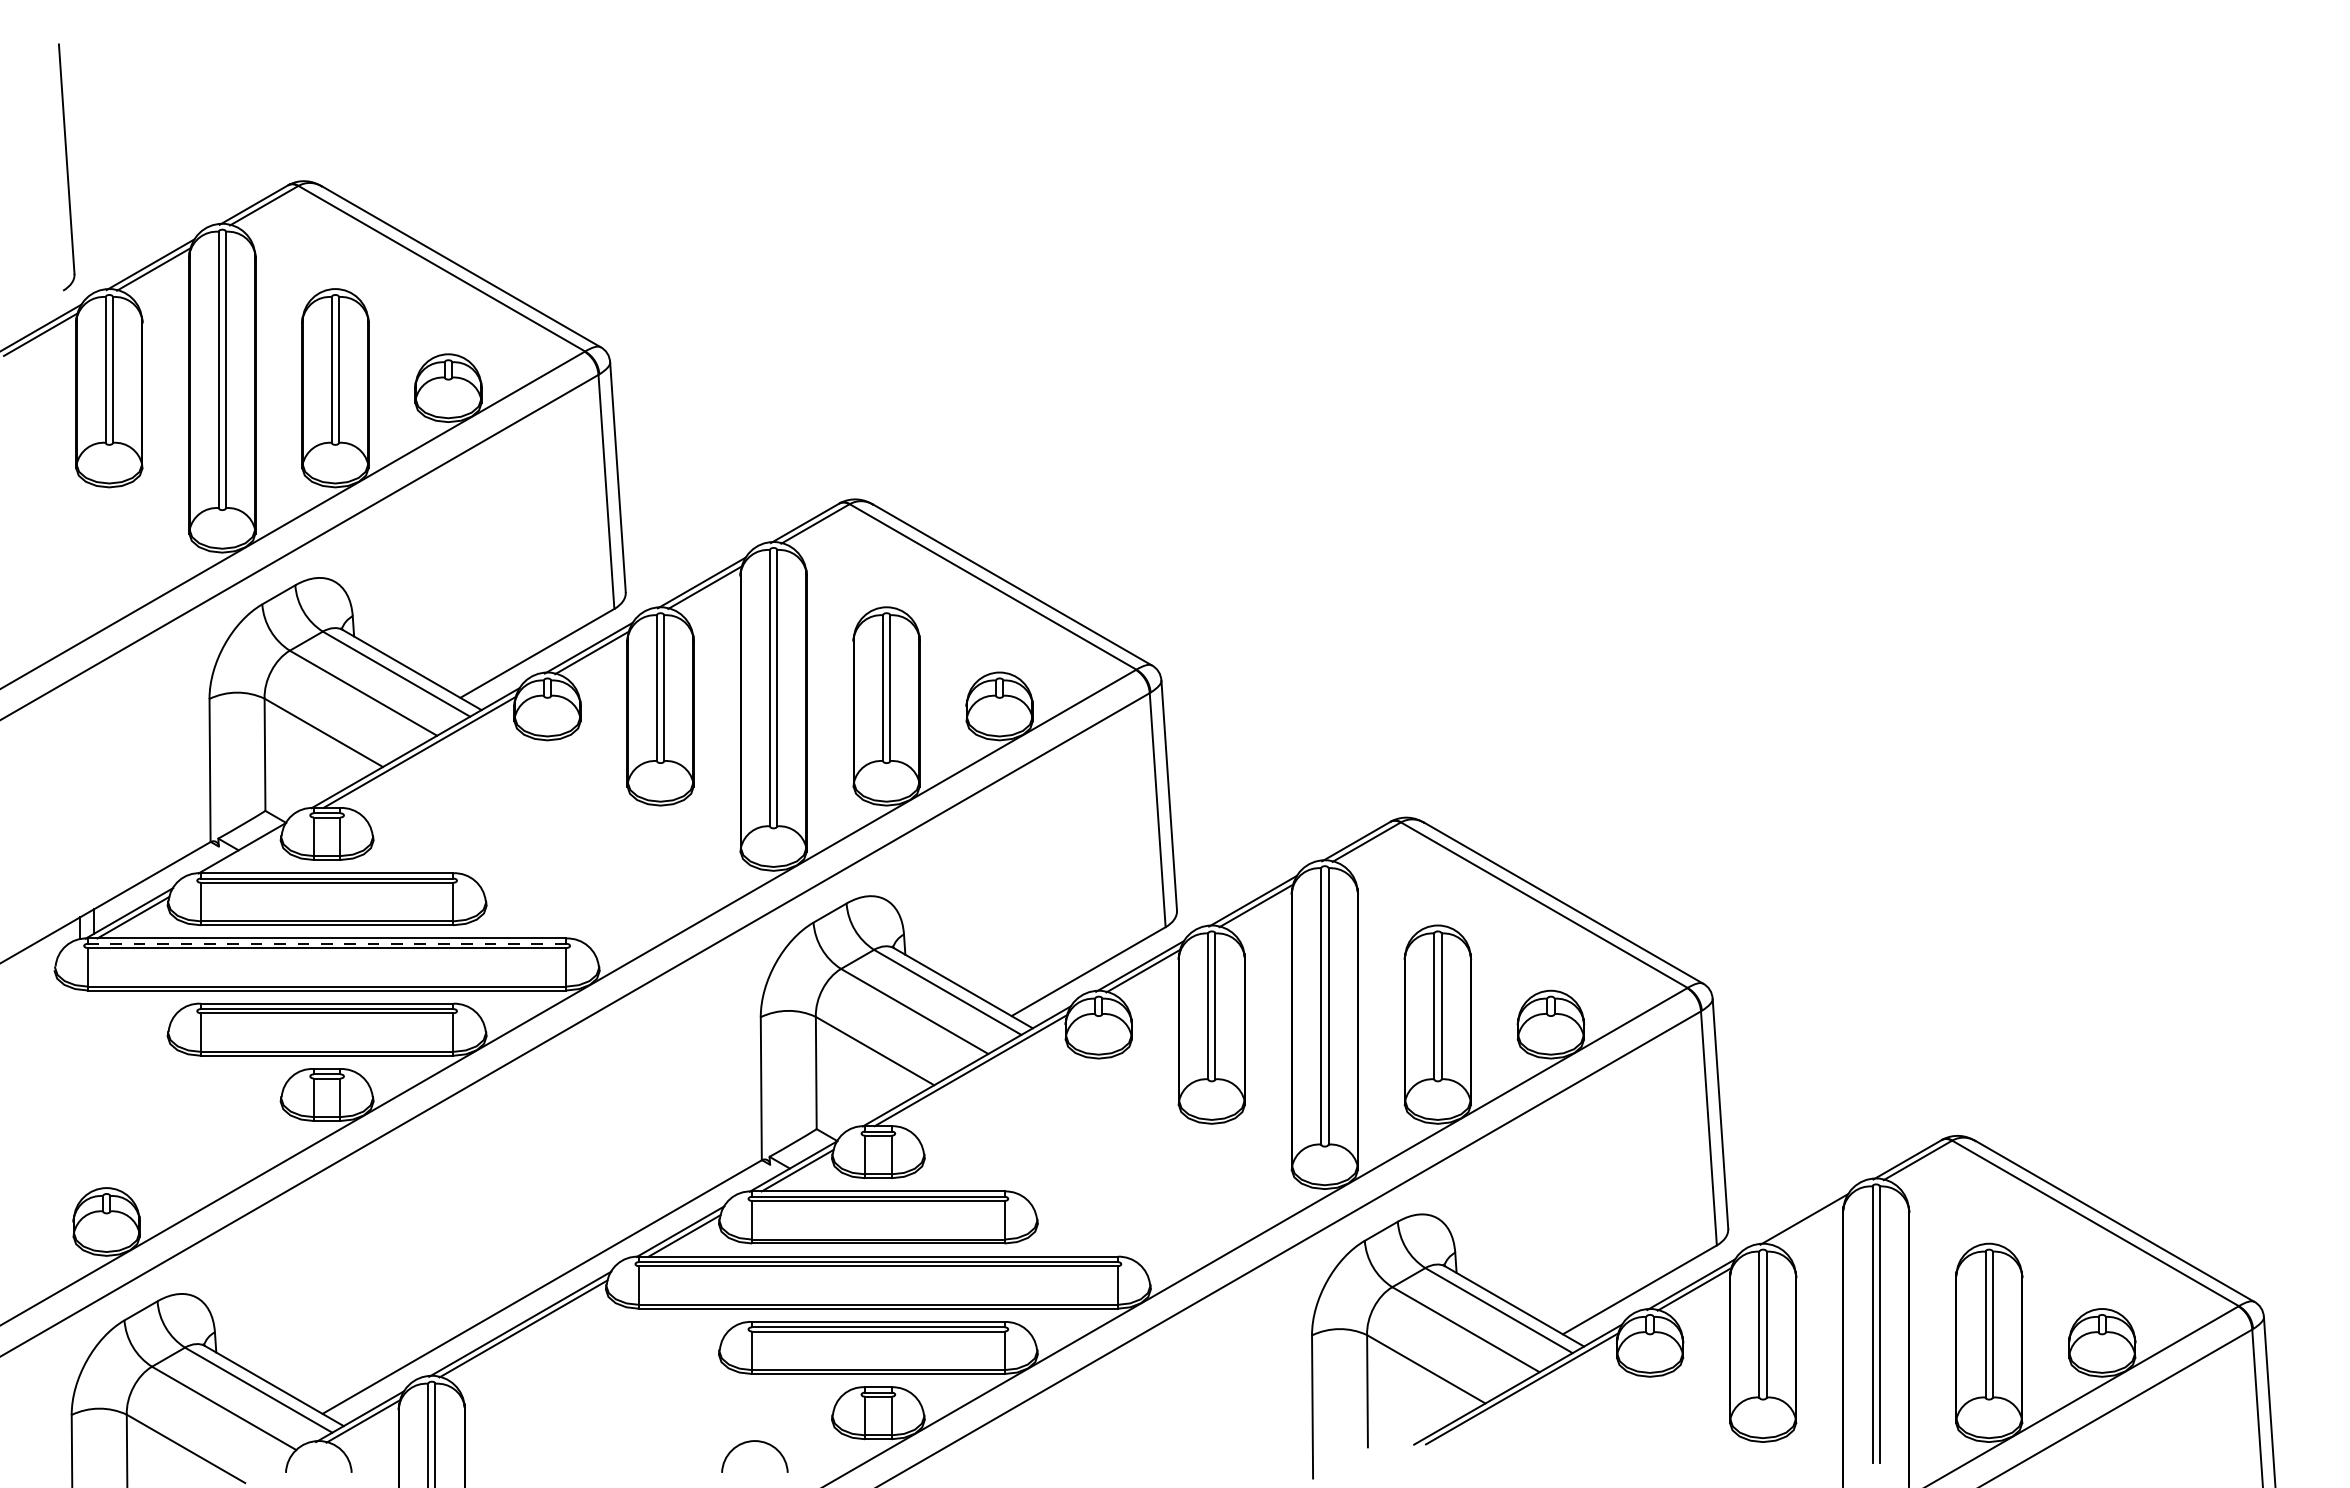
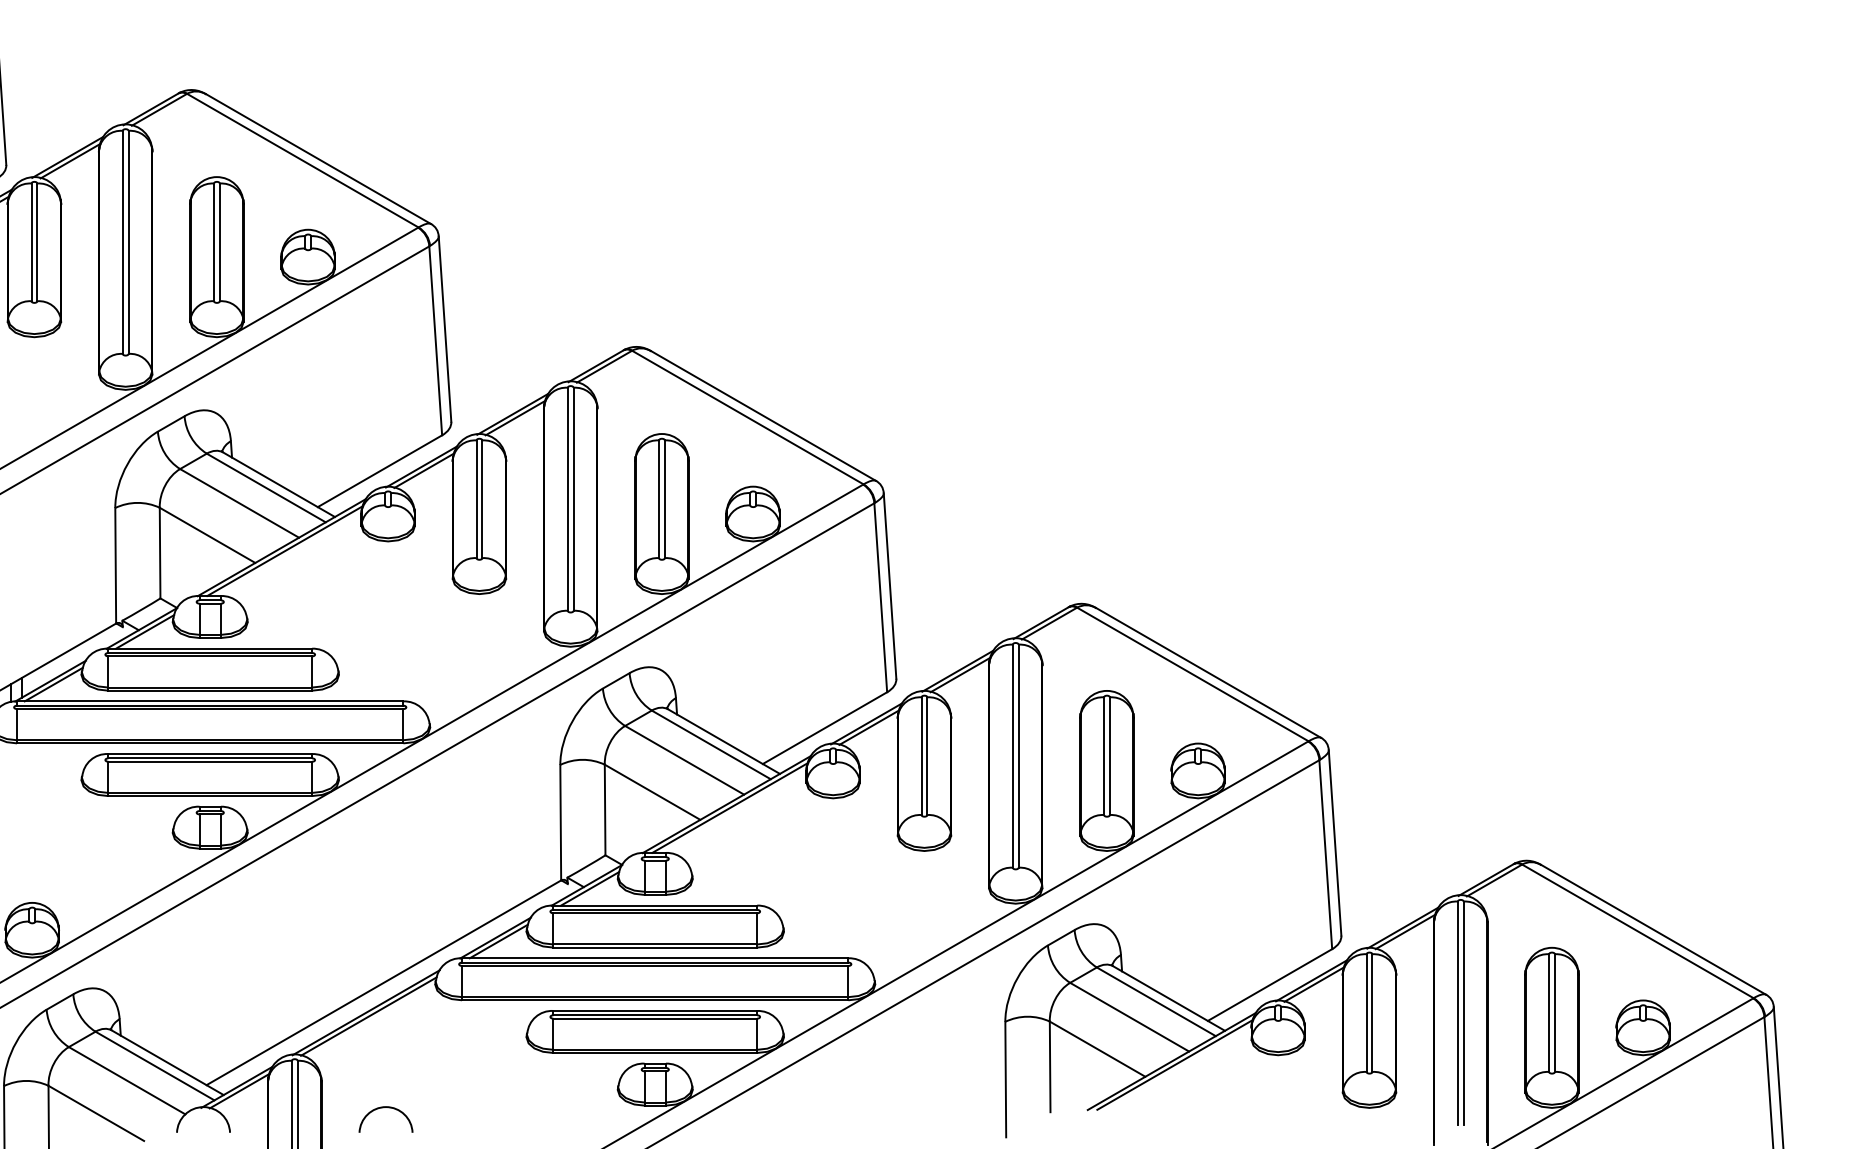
line: (246, 852) -> (145, 631), added
line: (326, 943) -> (209, 705), dashed -> solid
line: (1807, 1223) -> (1405, 931), added
arc: (751, 1442) -> (383, 1108), moved

